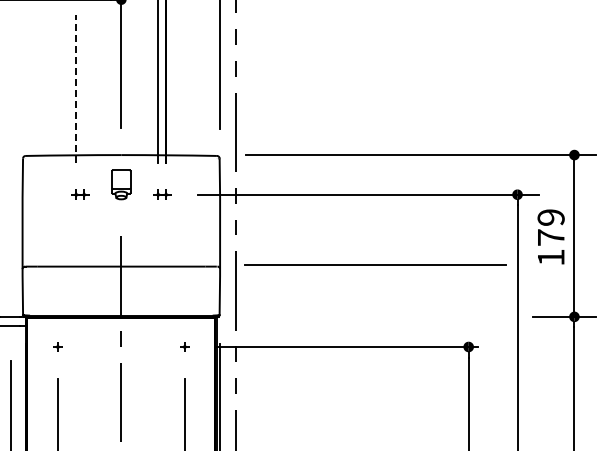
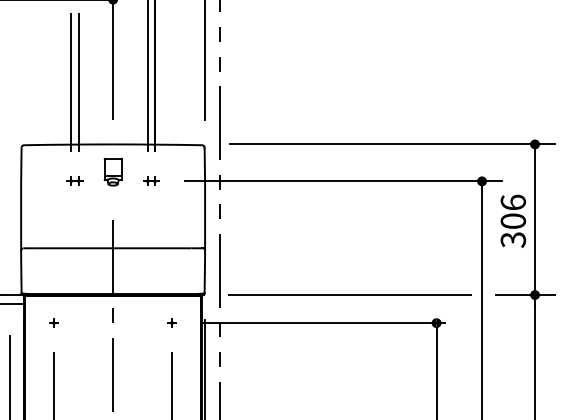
line: (76, 88) -> (71, 82), dashed -> solid
line: (84, 88) -> (78, 82), added
text: (550, 237) -> (512, 221), 179 -> 306
line: (375, 264) -> (349, 294), moved

